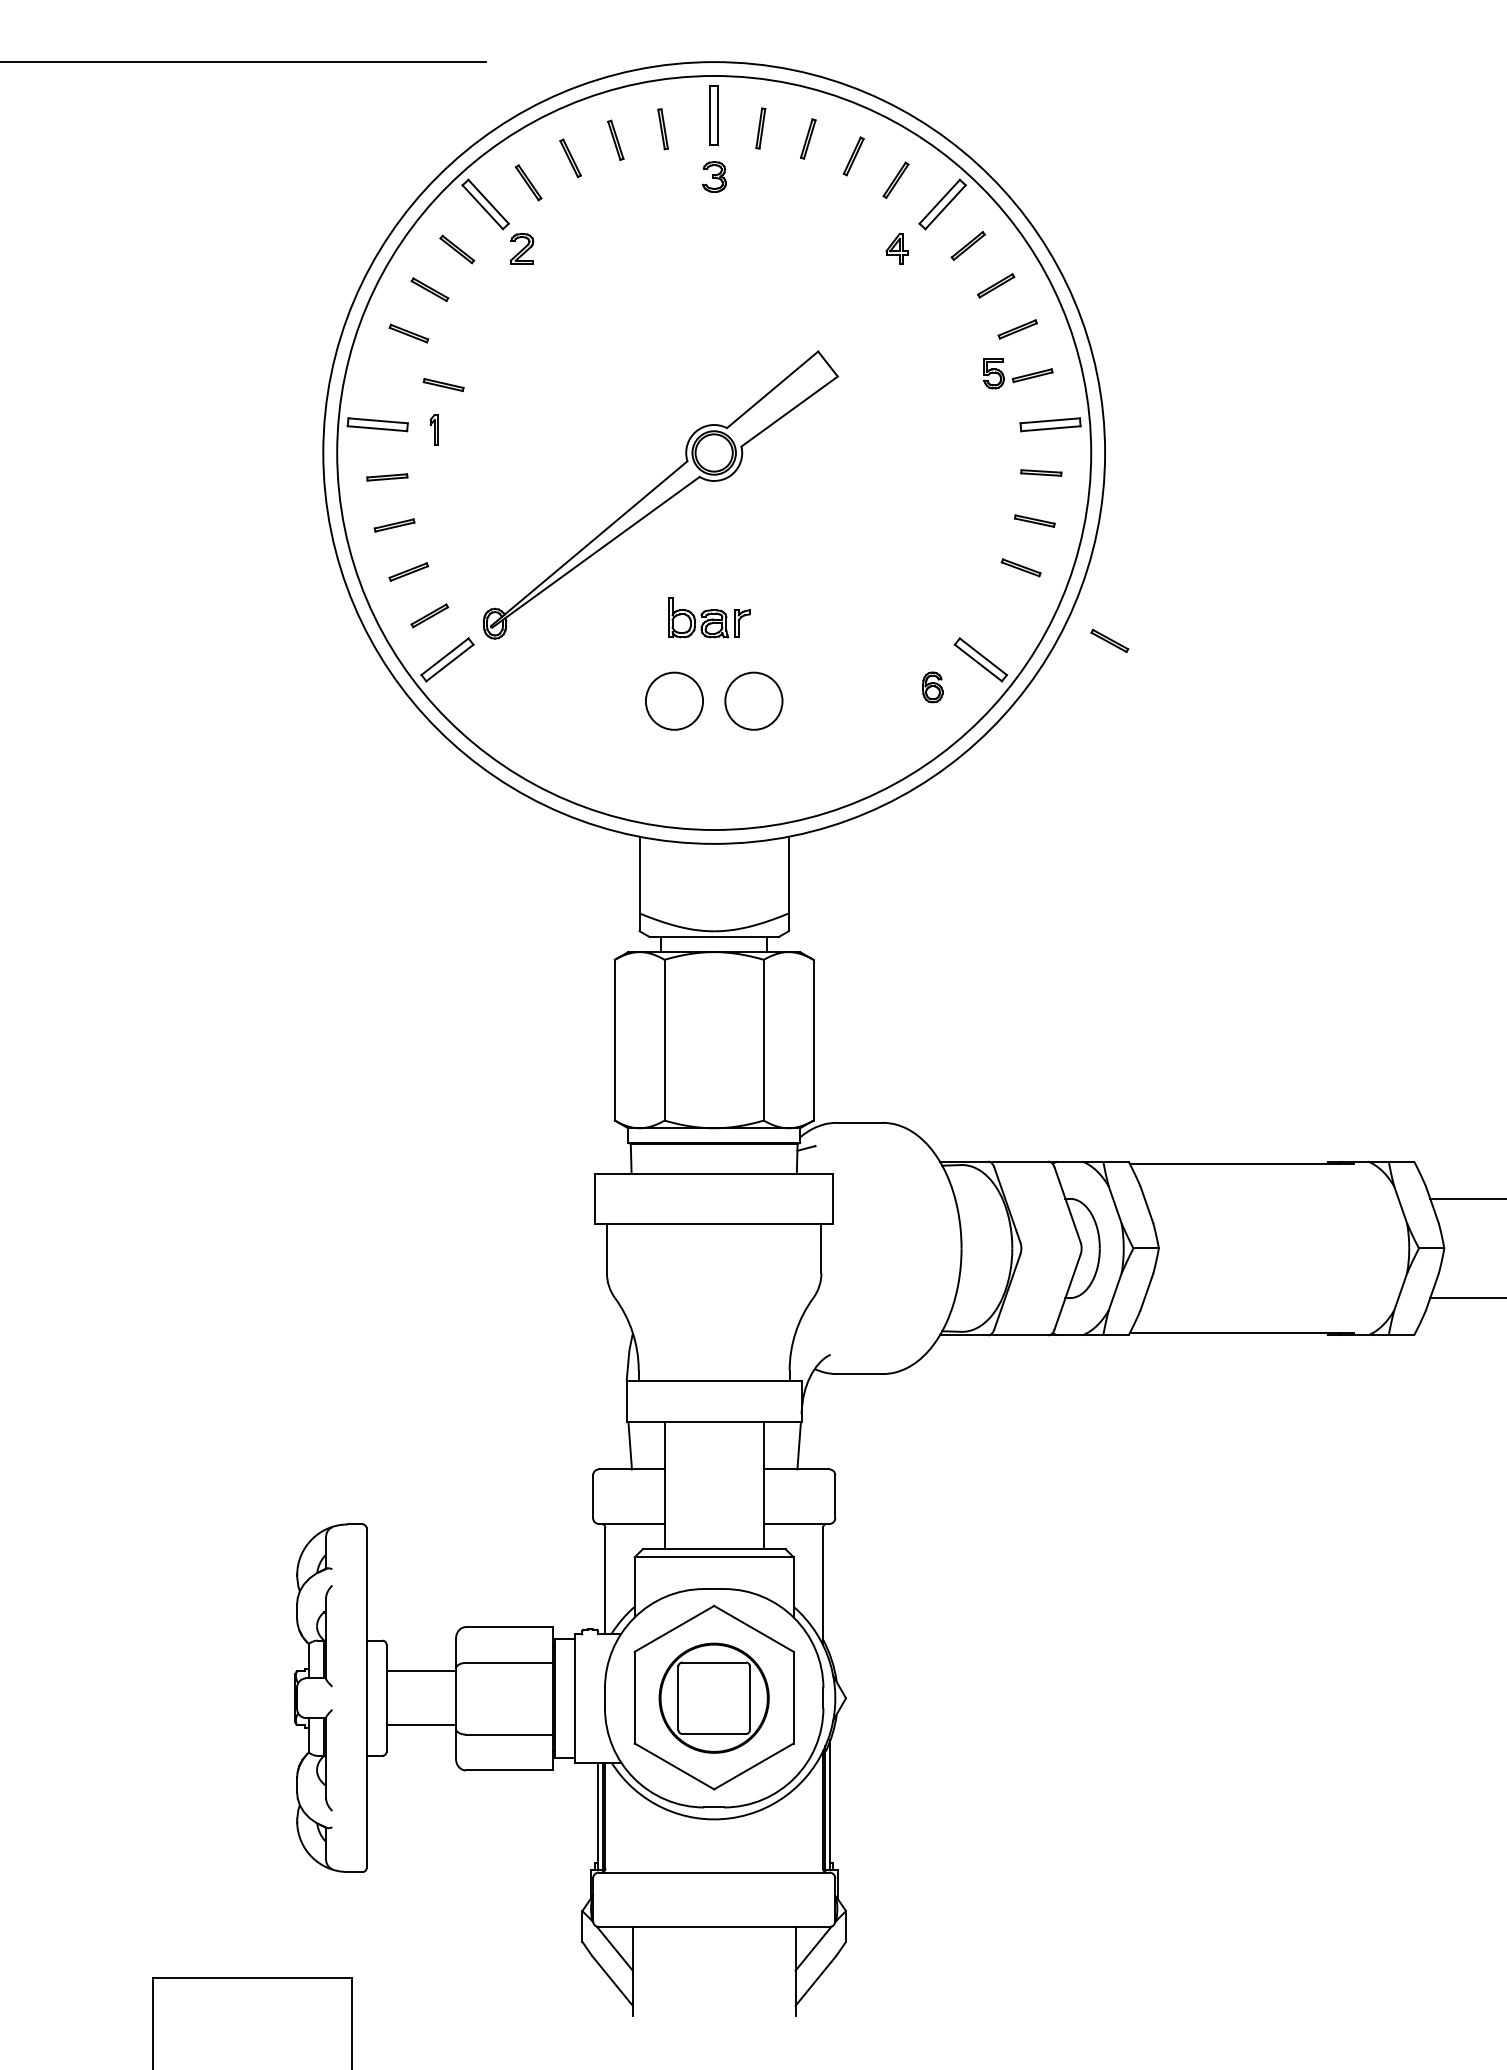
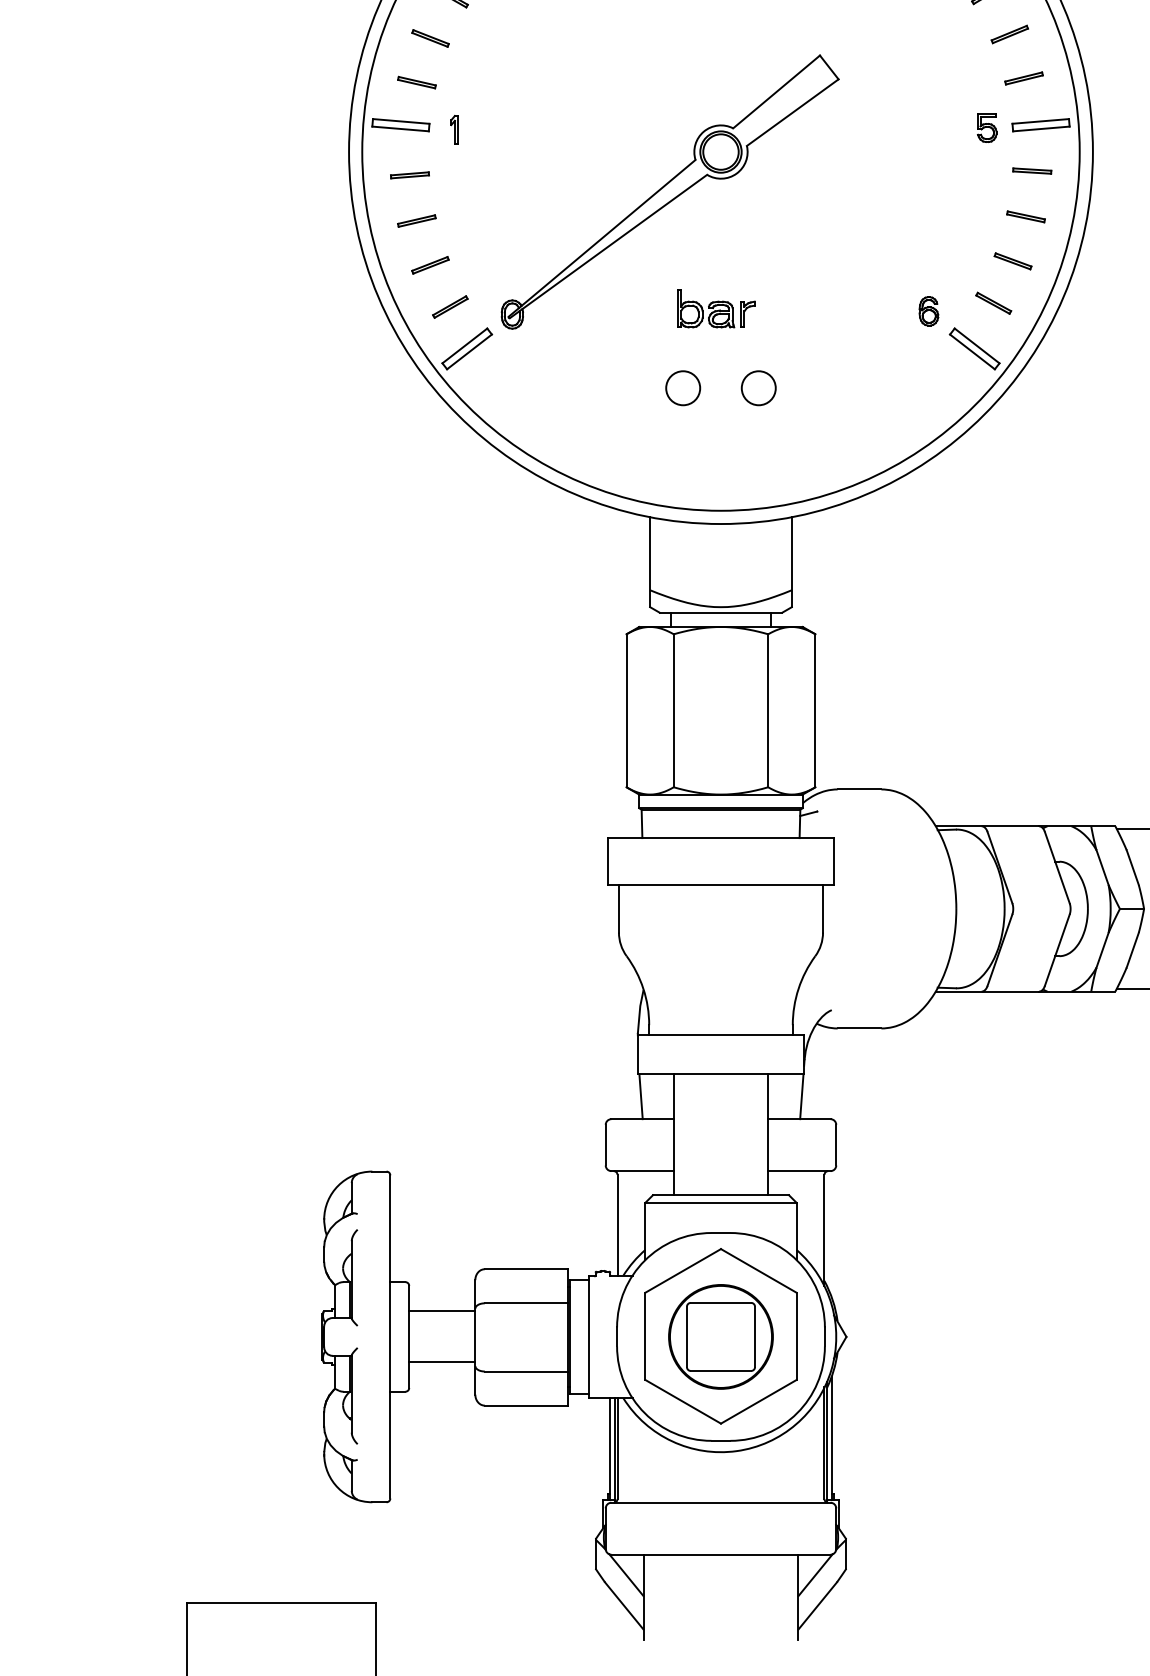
part: (993, 373) -> (986, 127), moved
part: (443, 385) -> (416, 83), moved
part: (1109, 640) -> (993, 302), moved
part: (932, 687) -> (928, 311), moved
circle: (674, 701) -> (683, 388), size x0.62
circle: (753, 701) -> (758, 388), size x0.62

